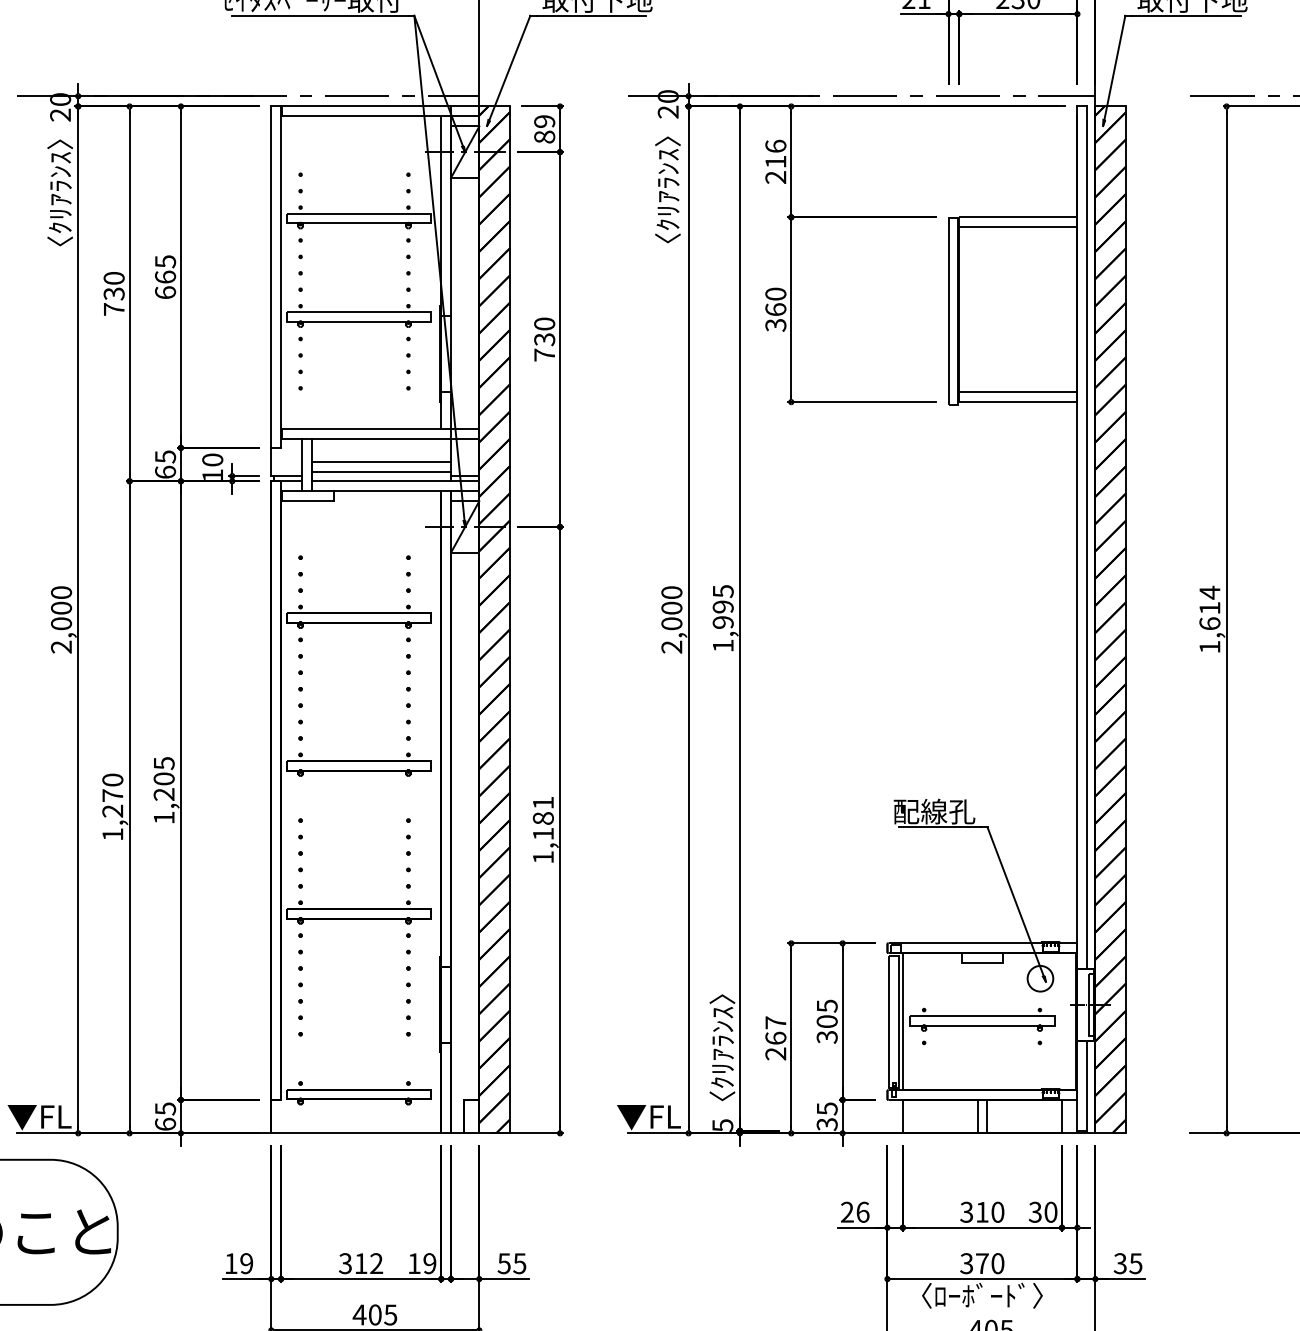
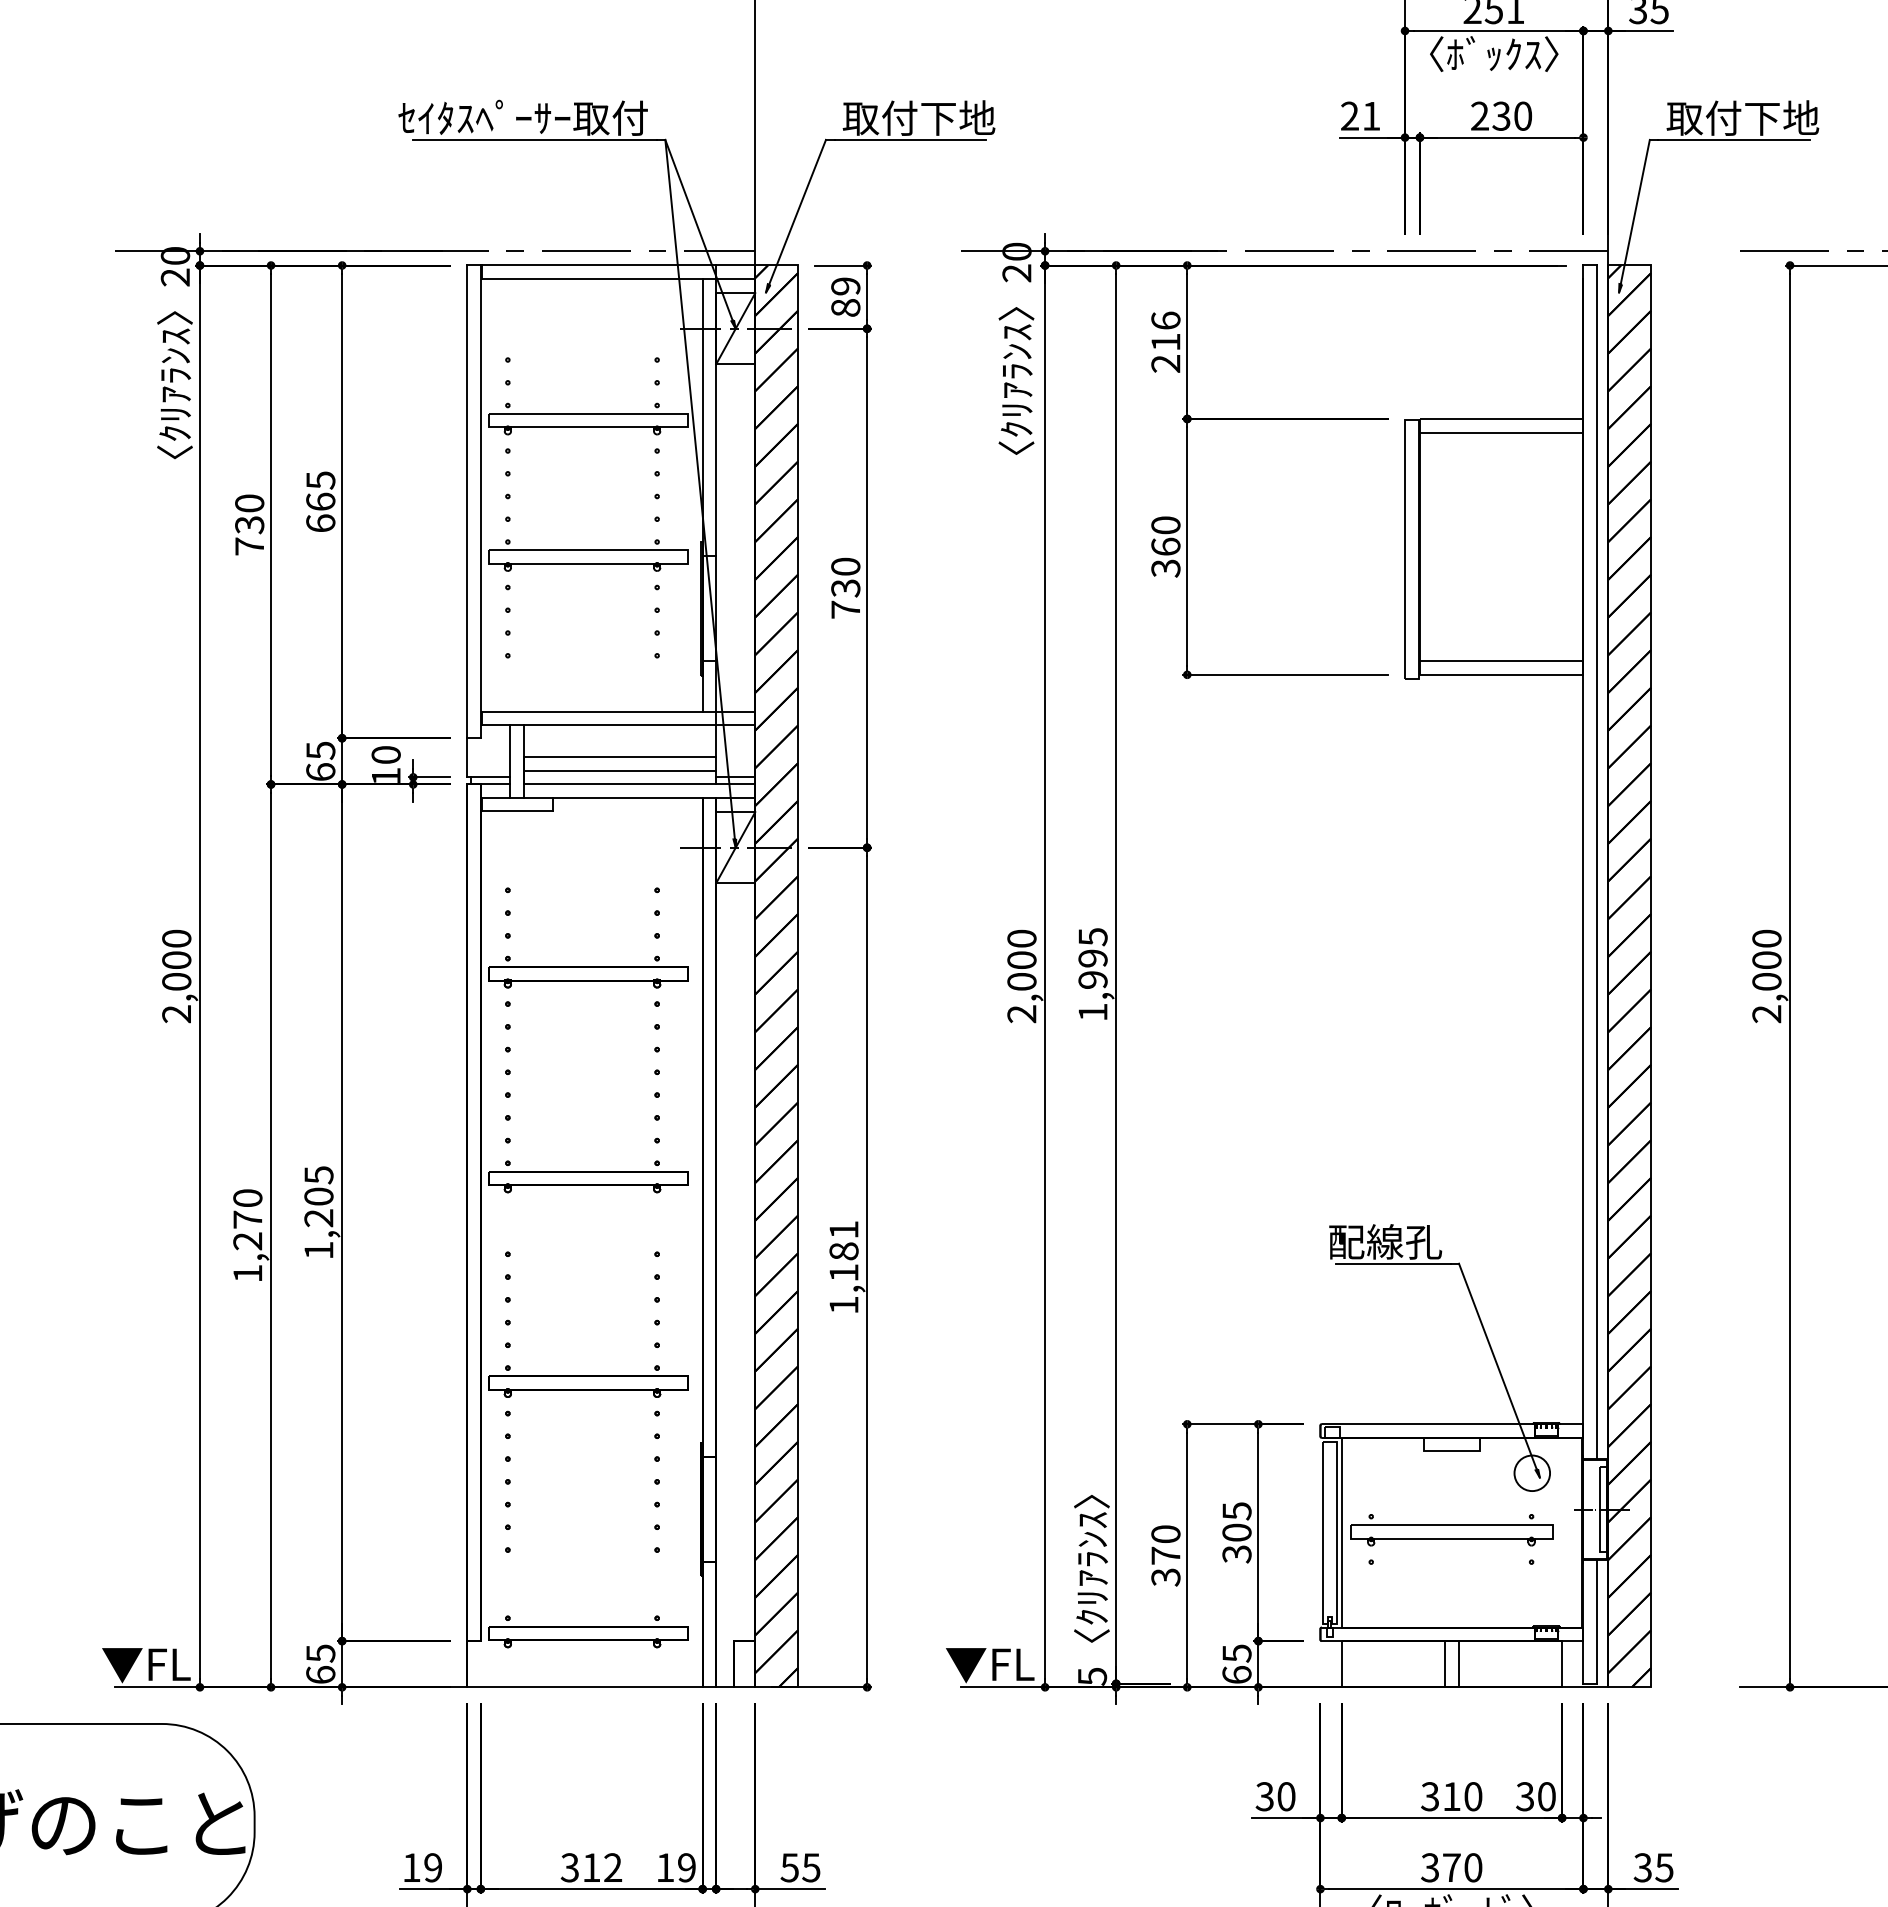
text: (1209, 619) -> (1766, 976), 1,614 -> 2,000
text: (775, 1038) -> (1165, 1555), 267 -> 370
text: (826, 1124) -> (1236, 1674), 35 -> 65
text: (855, 1212) -> (1275, 1796), 26 -> 30

